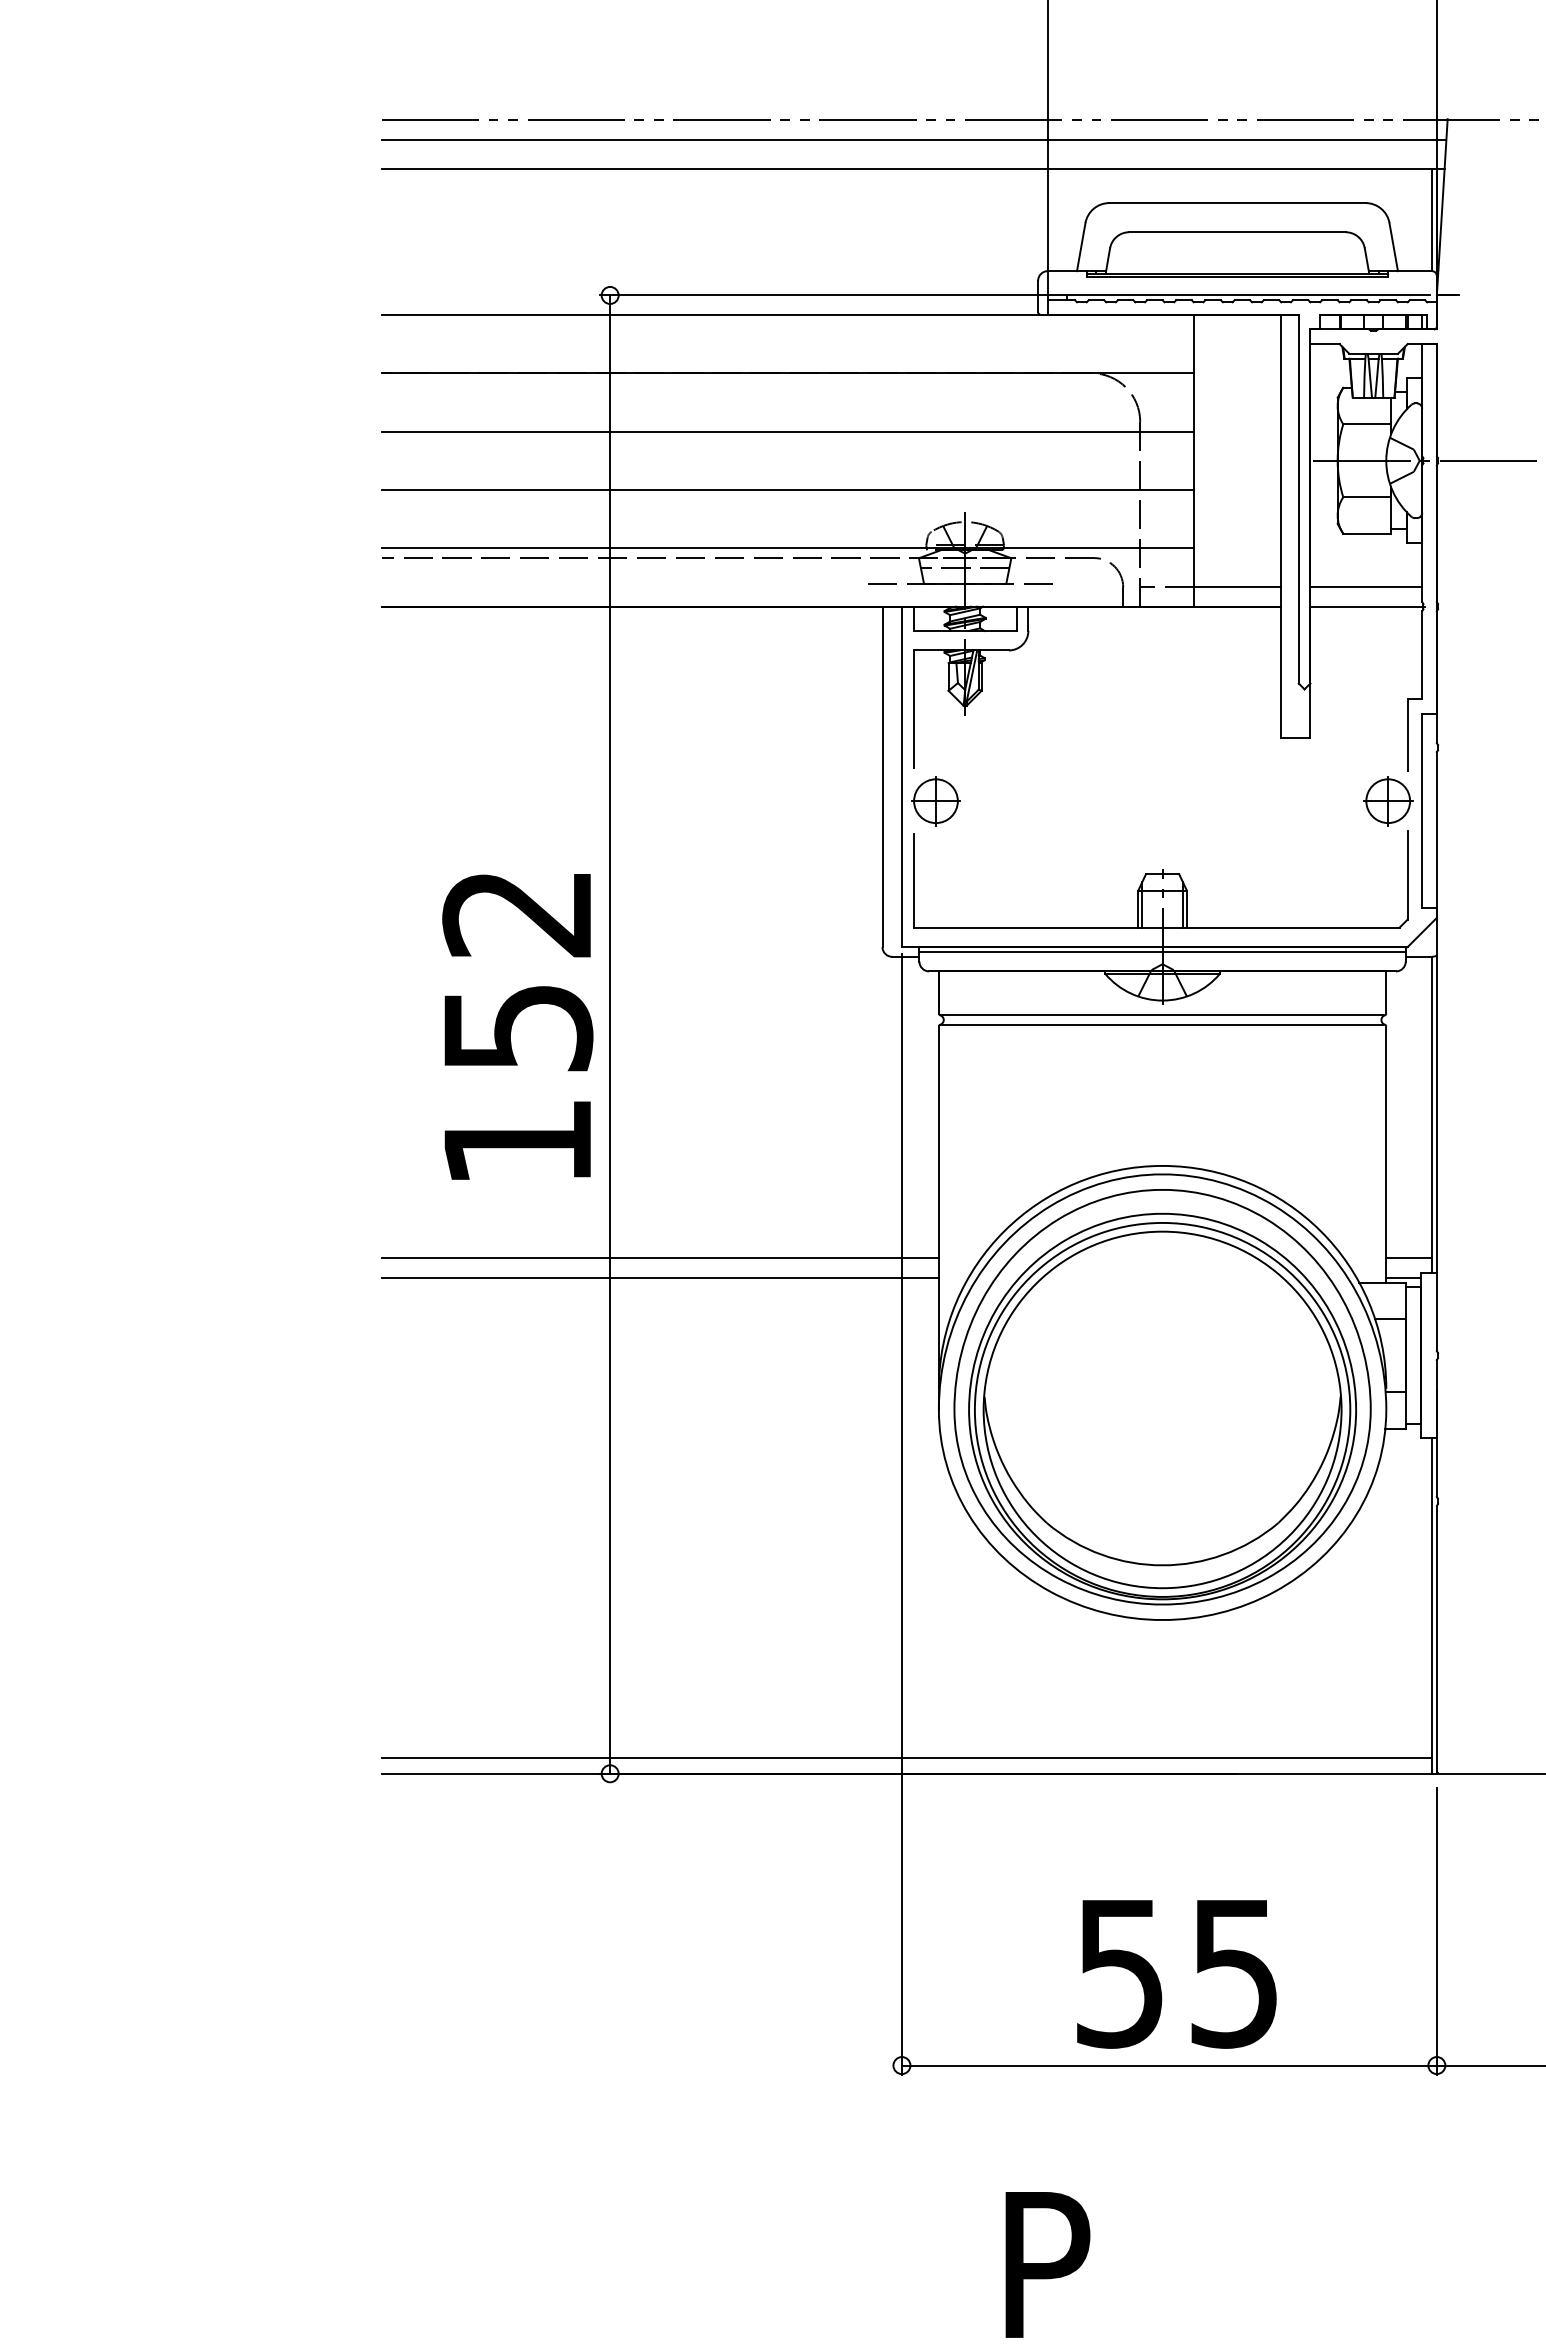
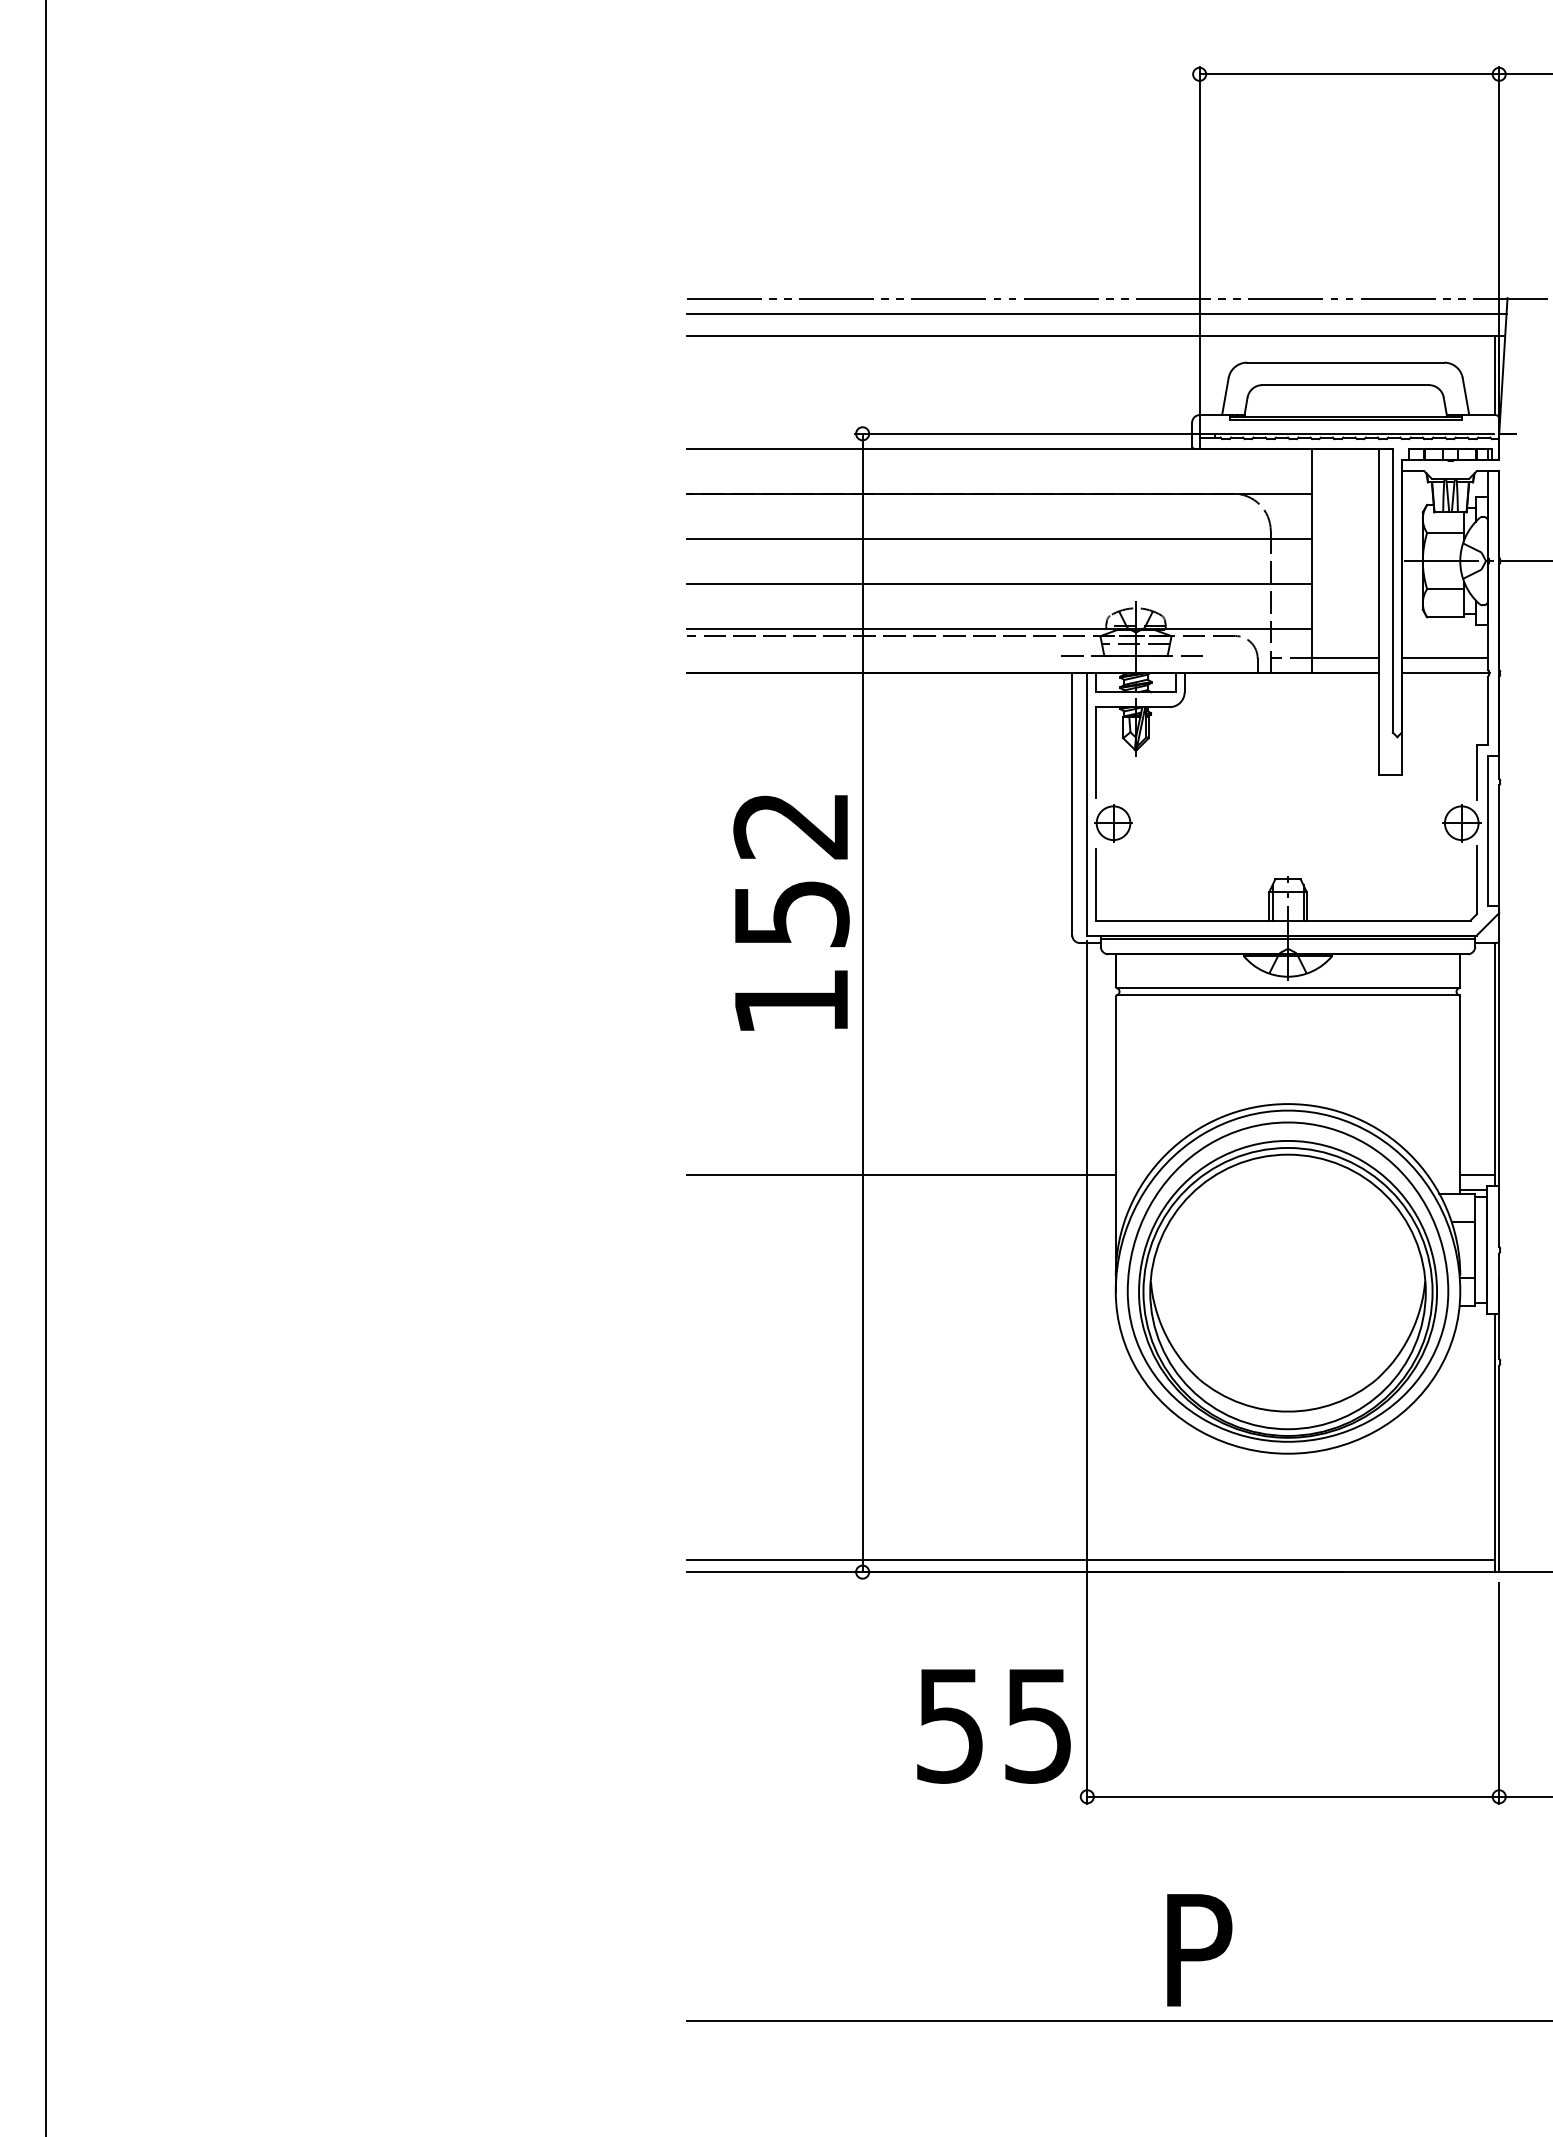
text: (517, 1026) -> (791, 912), moved
line: (659, 1278) -> (900, 1190), removed
text: (1176, 1974) -> (993, 1726), moved

